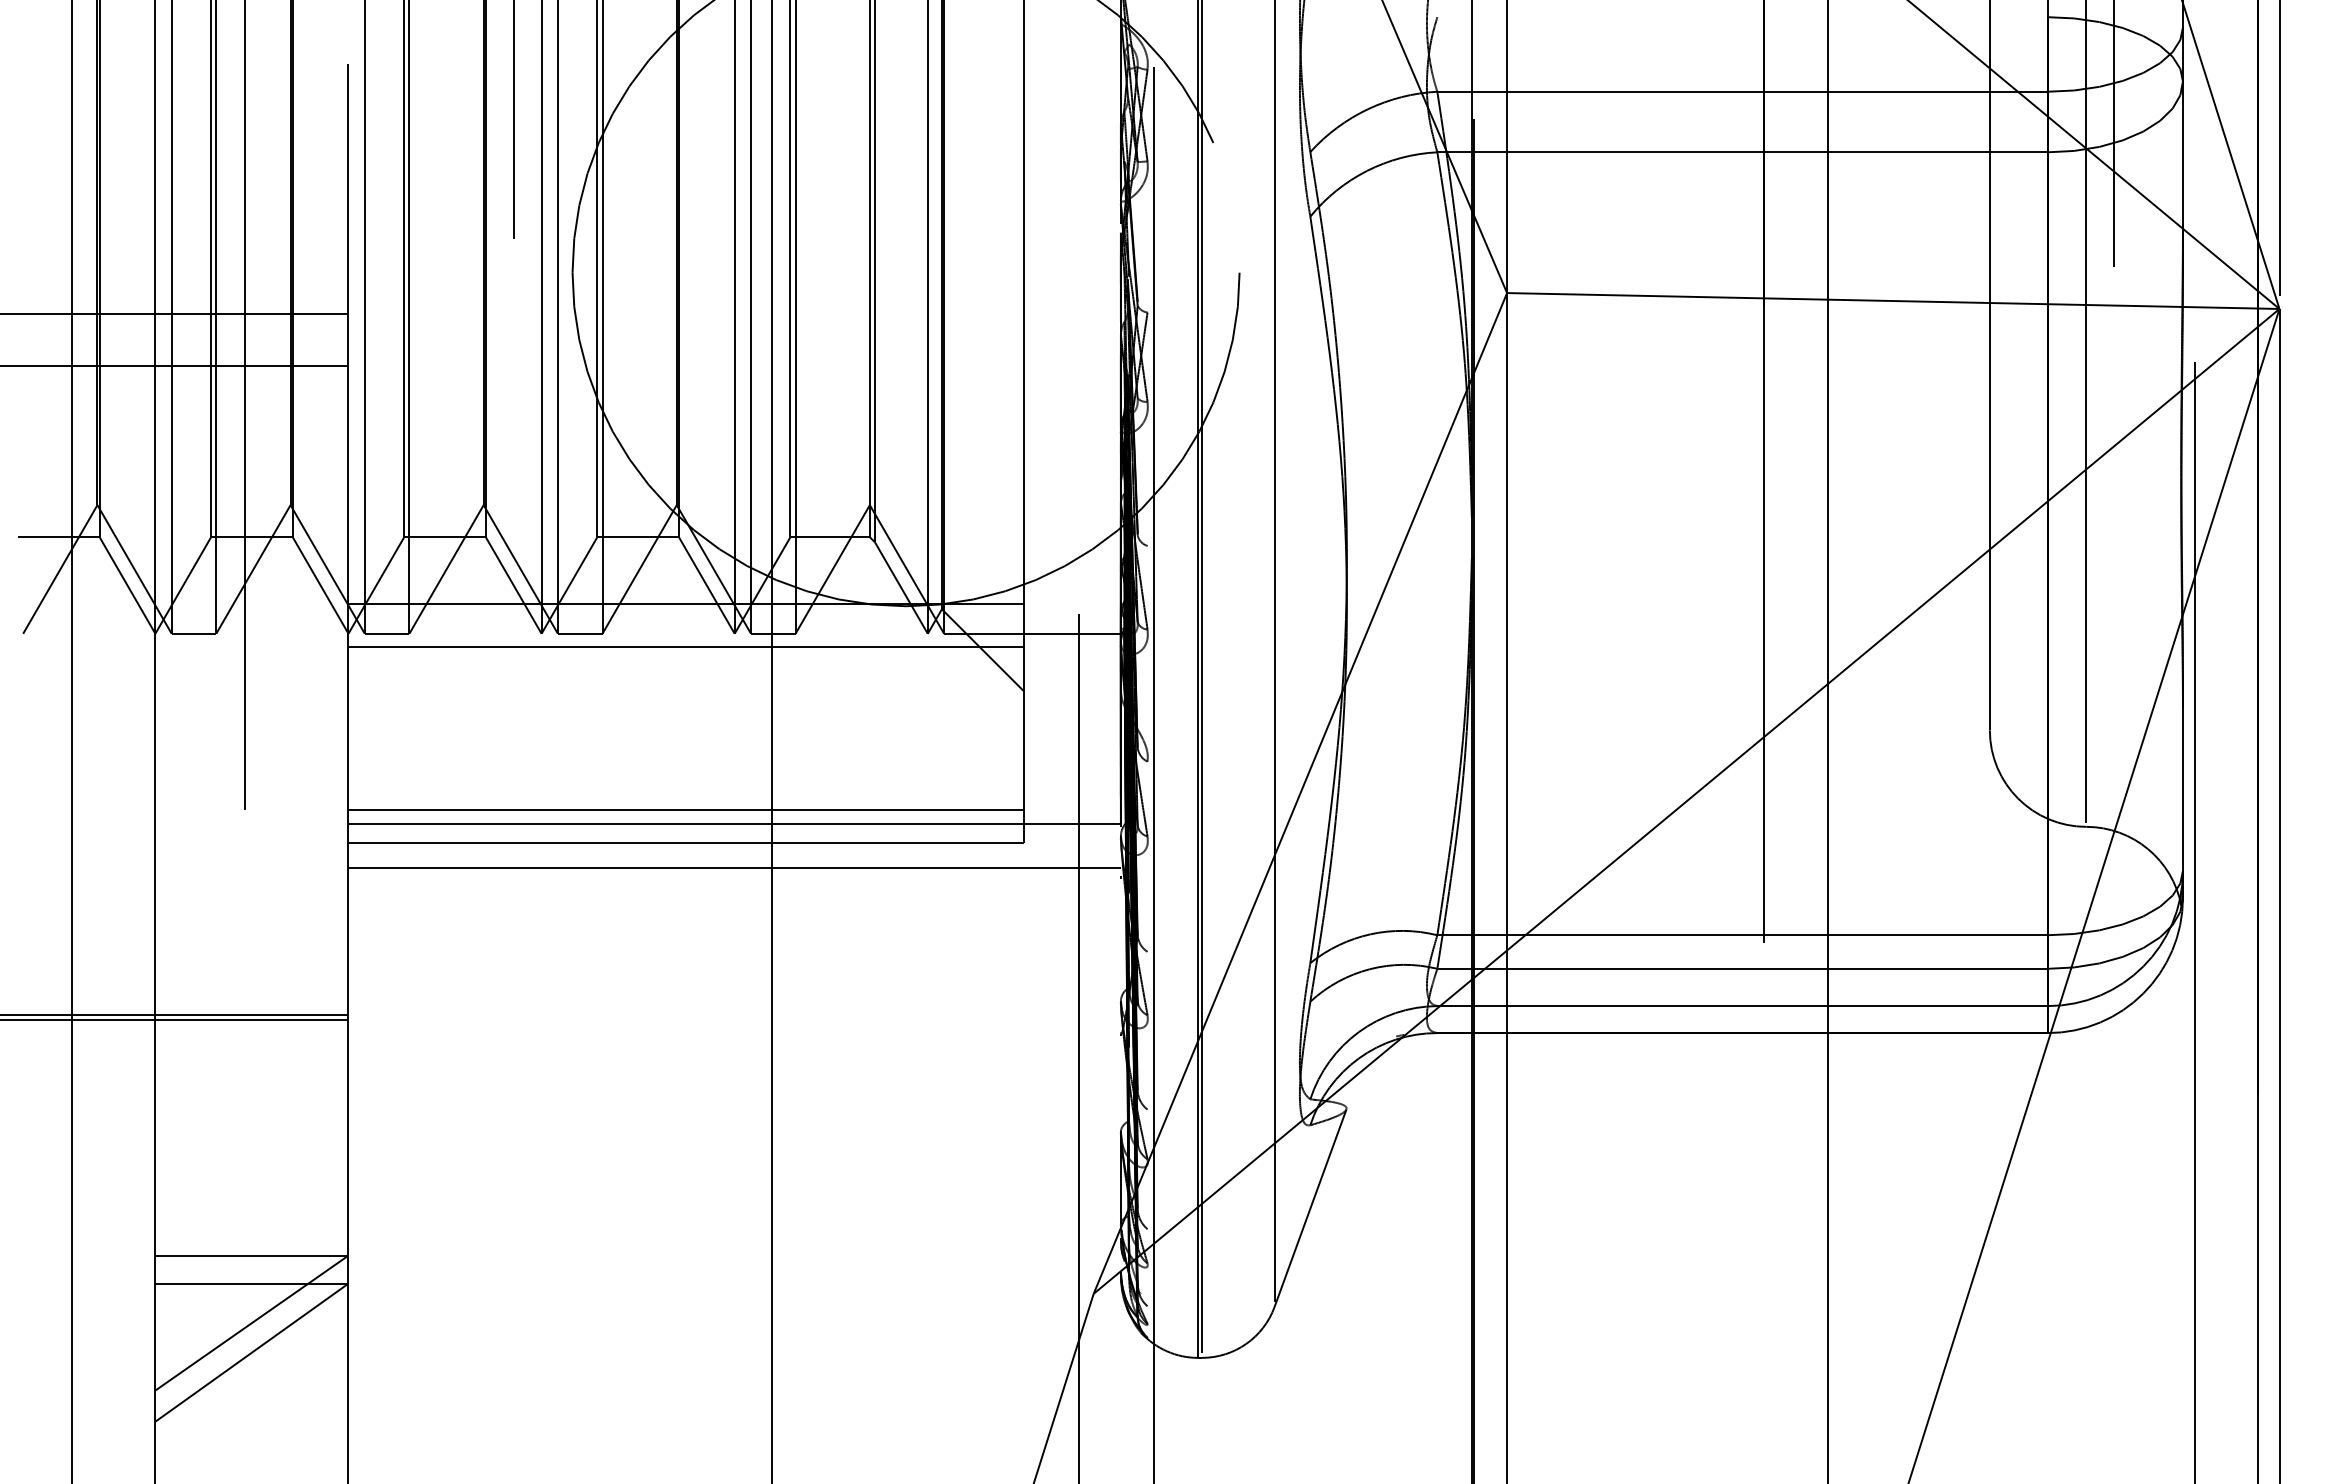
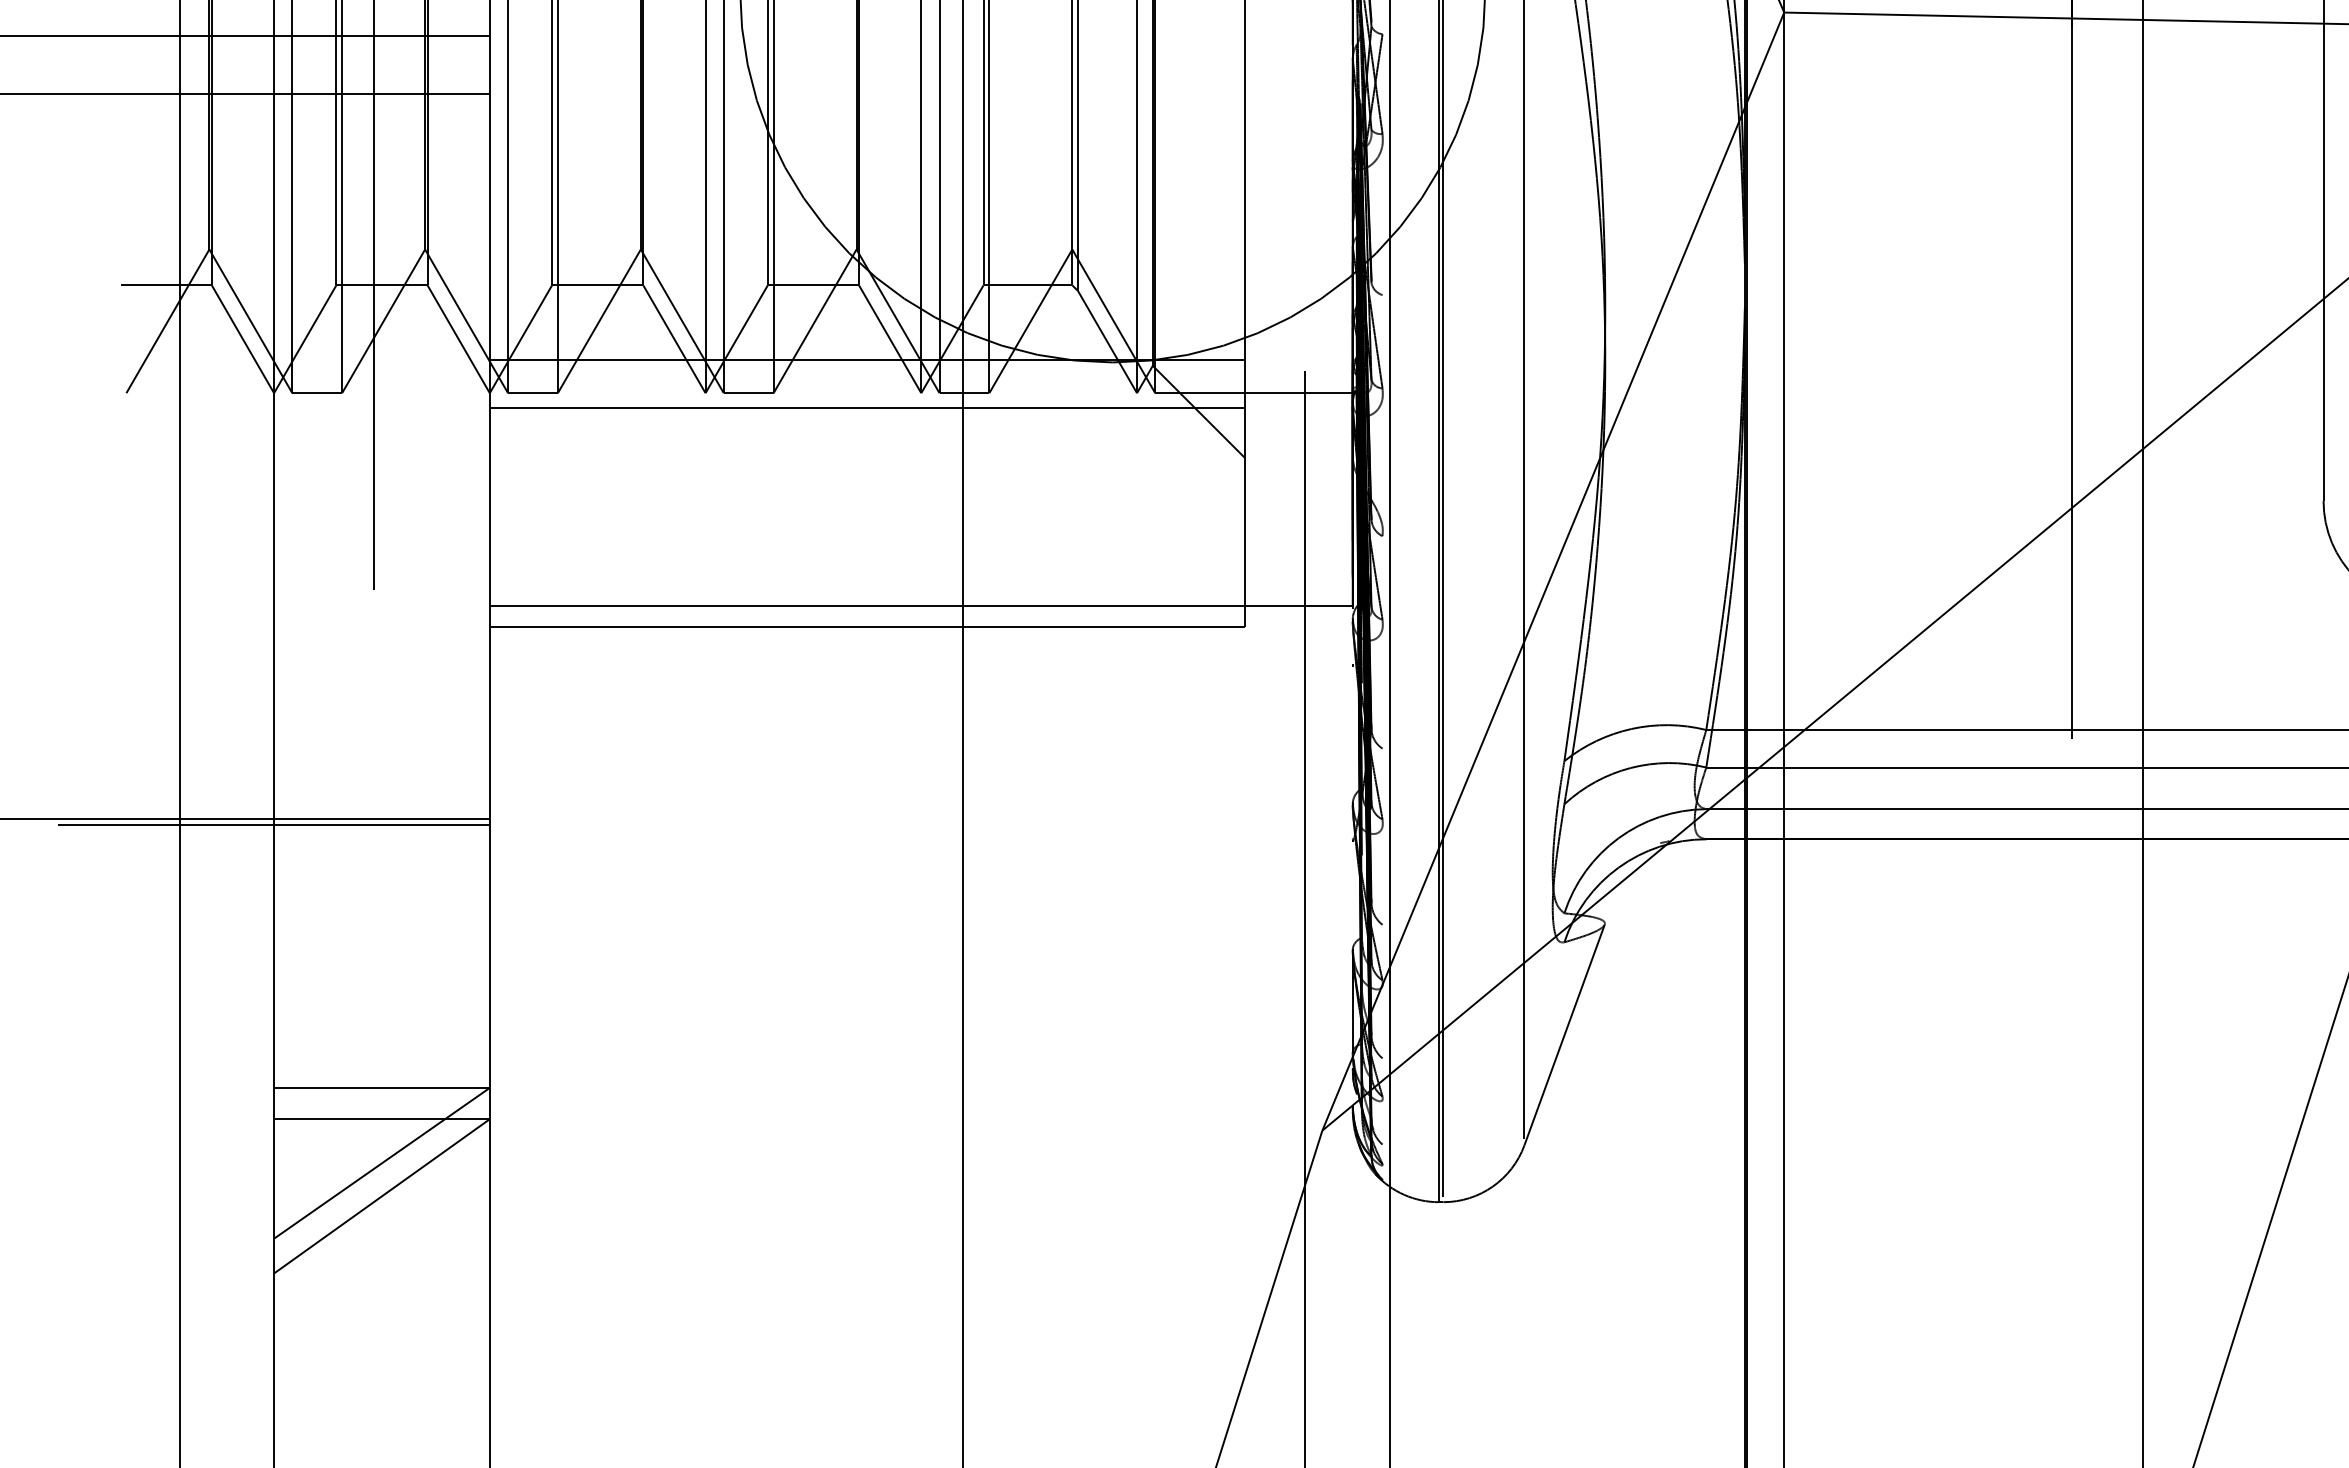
line: (686, 810) -> (867, 590), removed
line: (734, 868) -> (921, 655), removed

